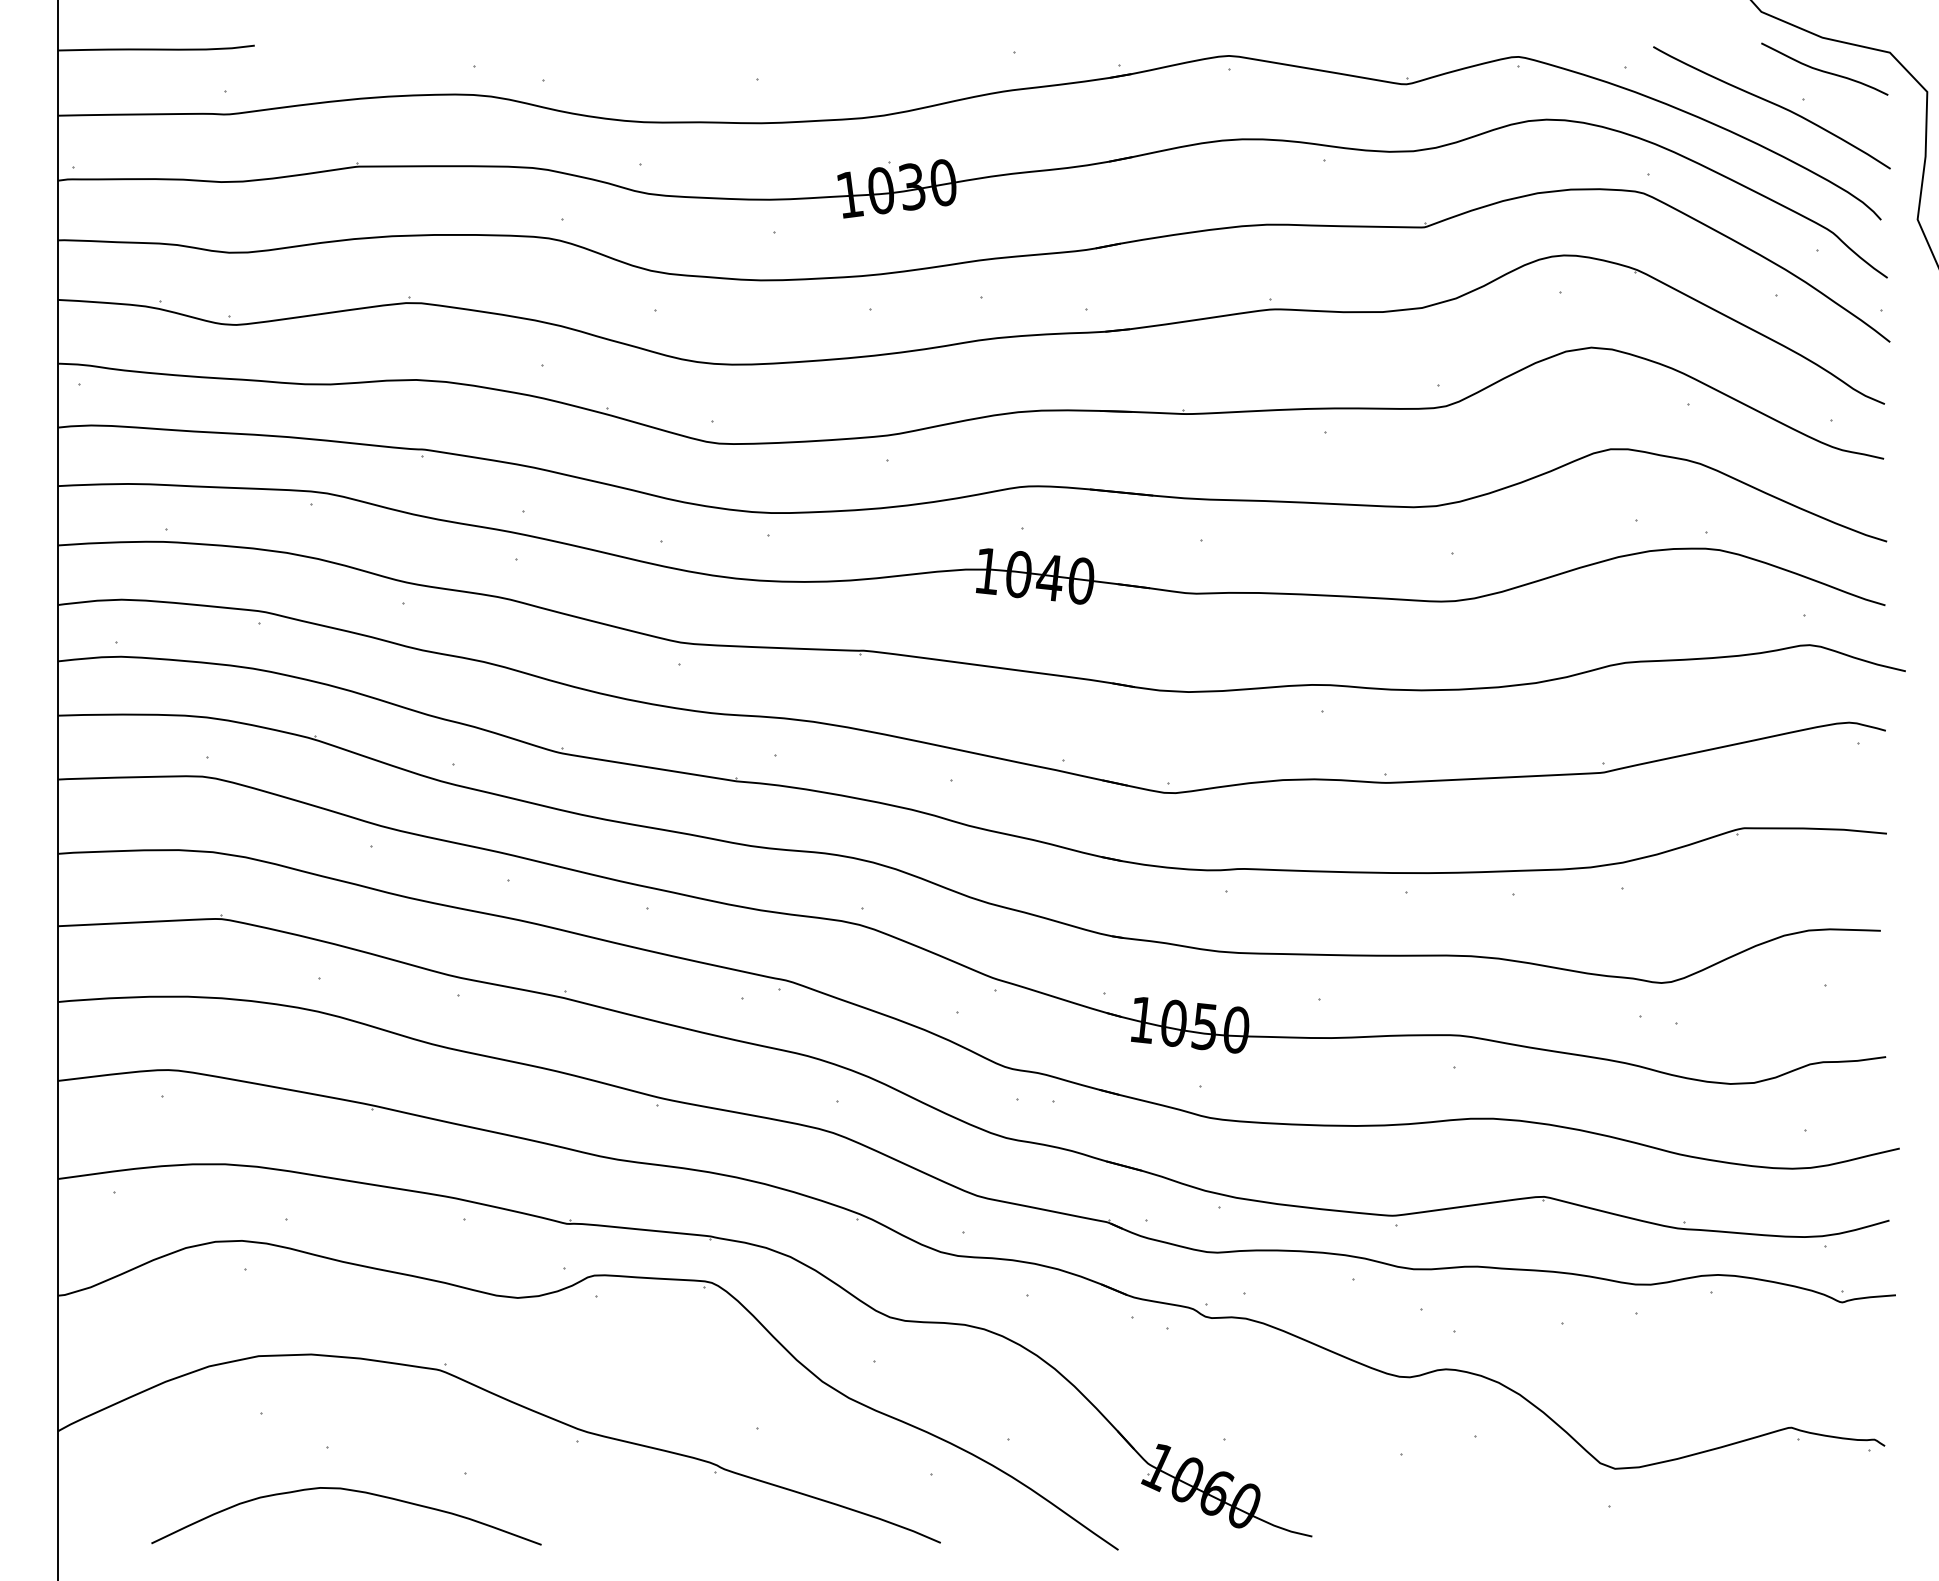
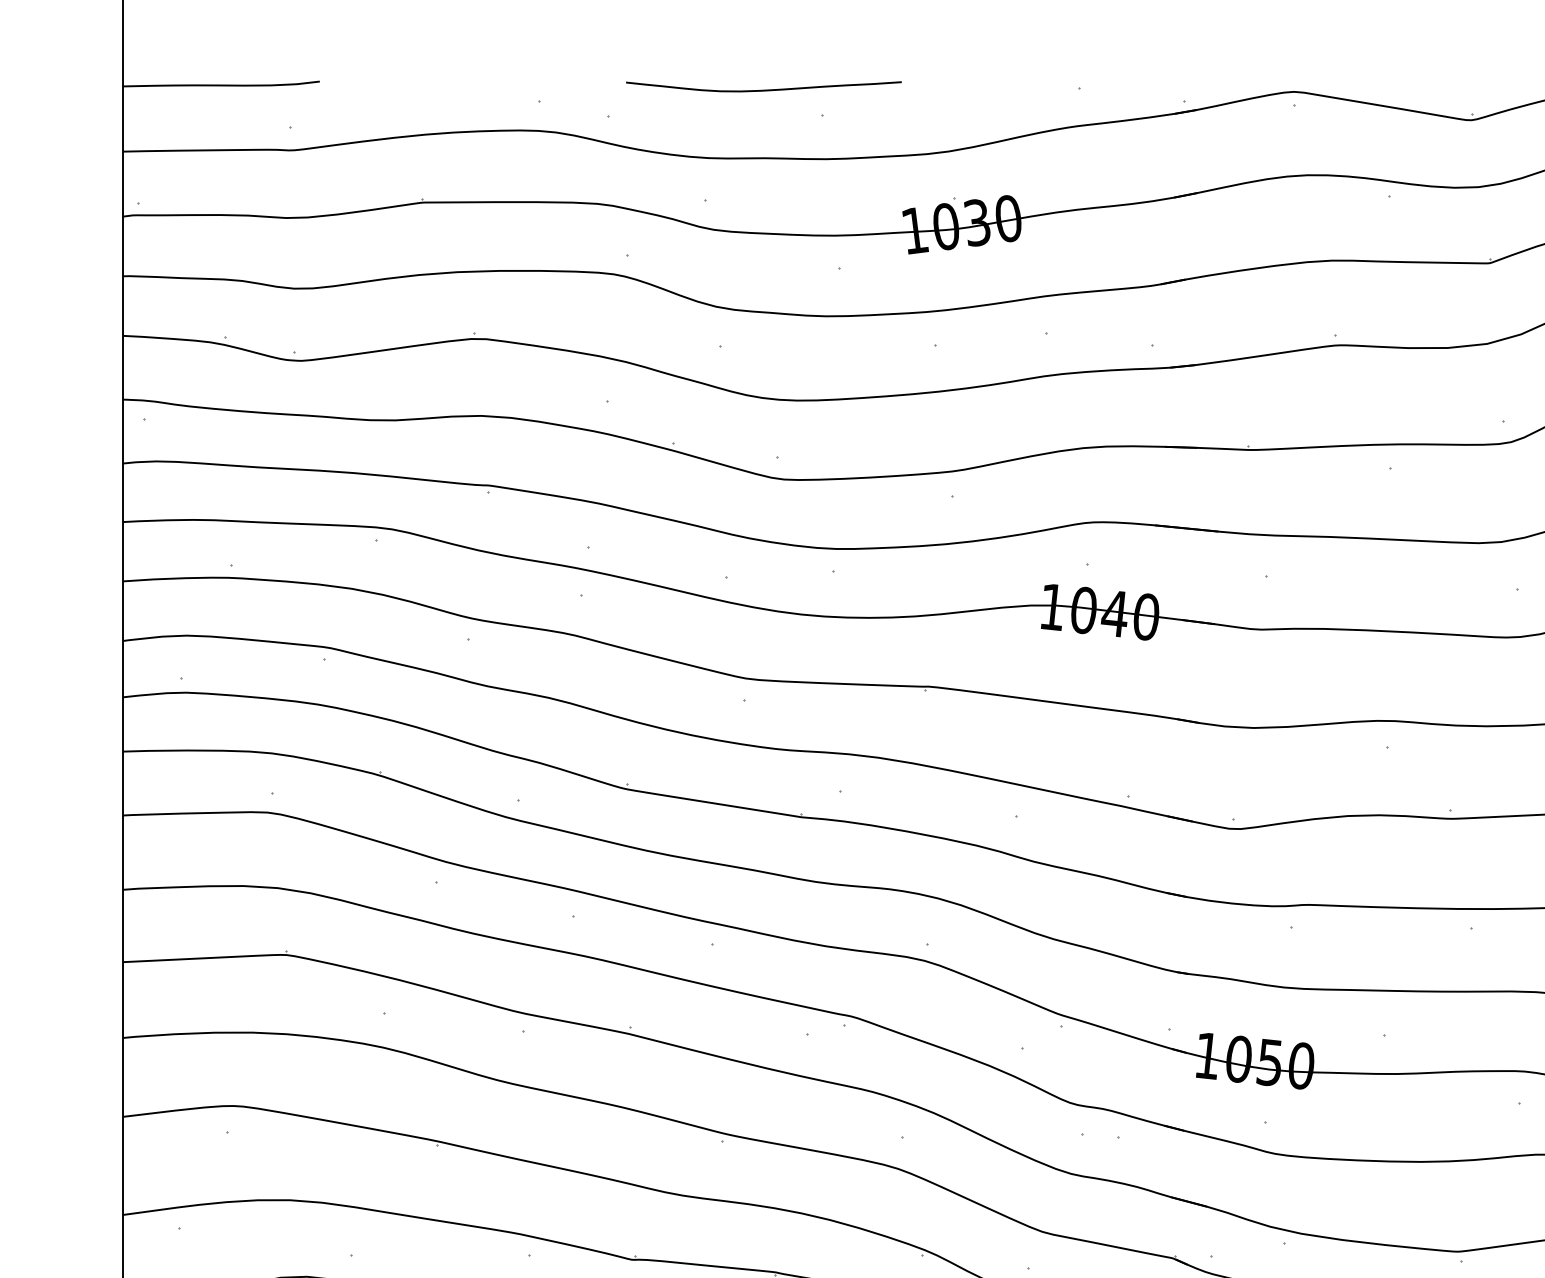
curve: (698, 53) -> (763, 89), added

